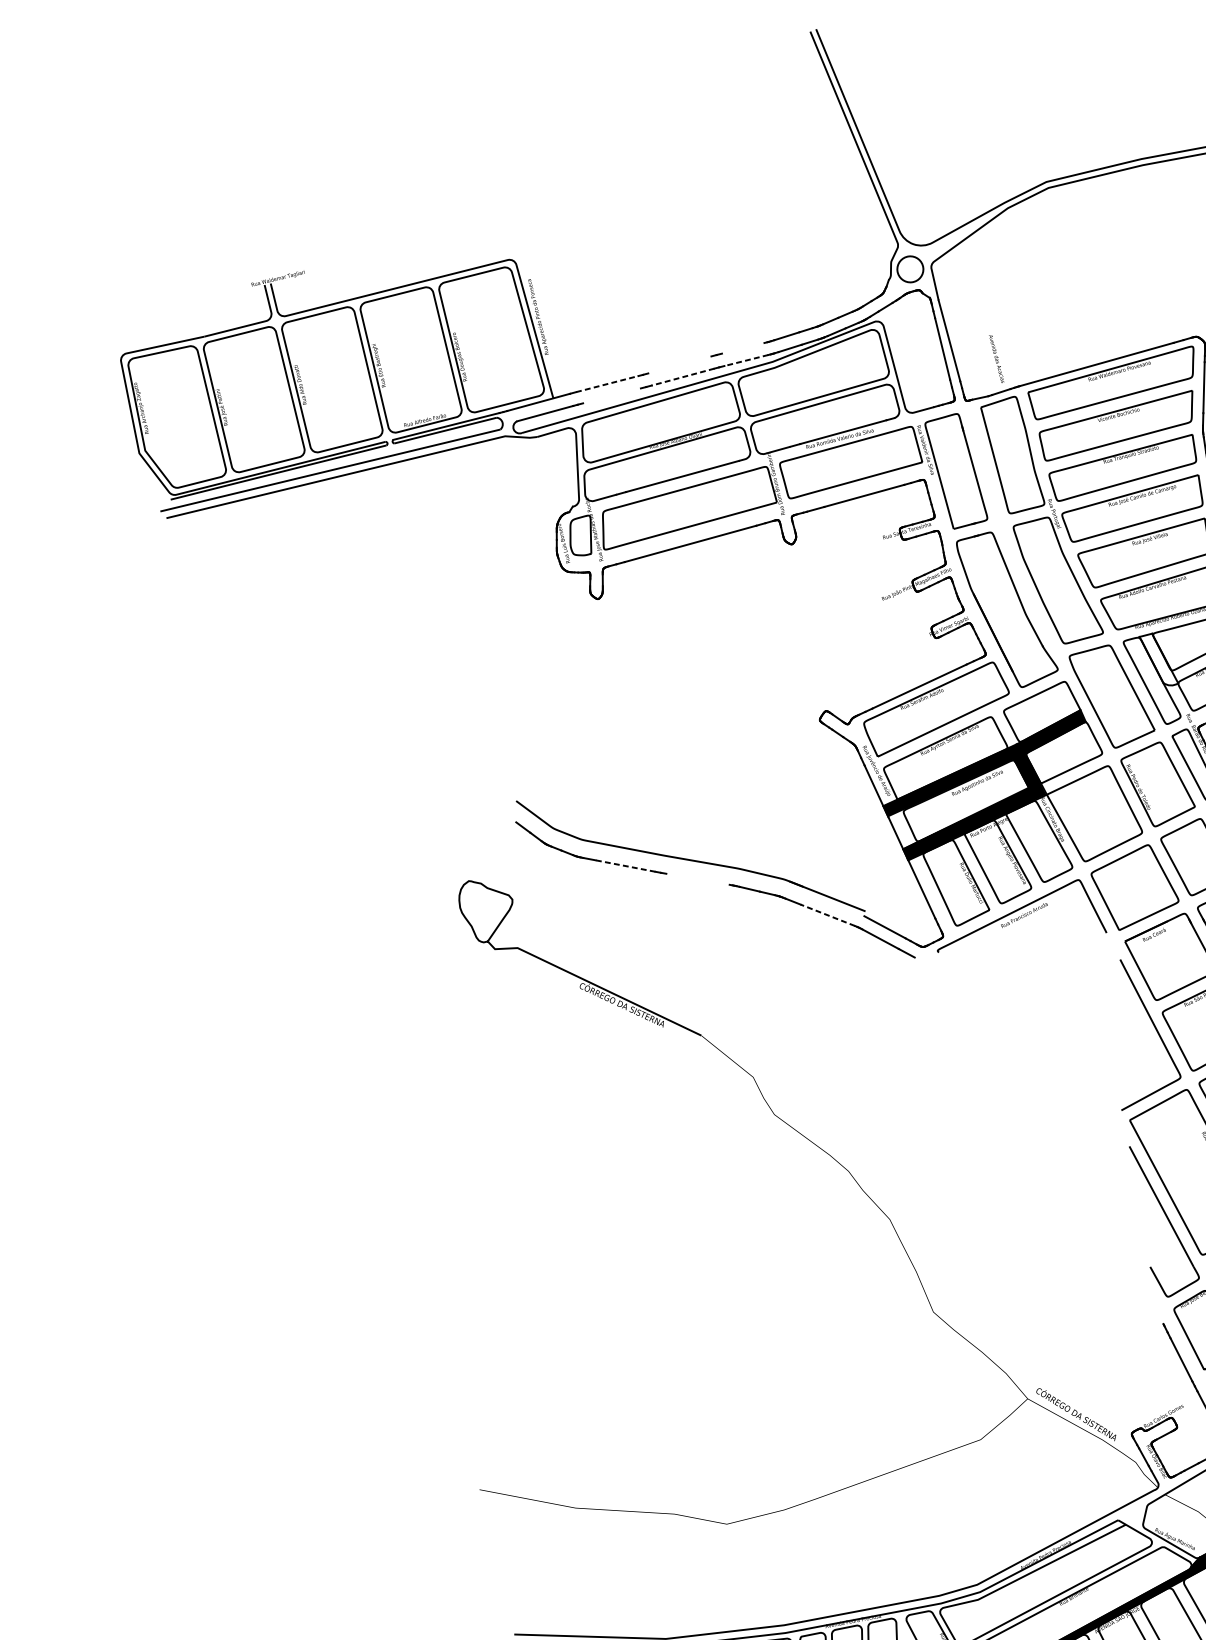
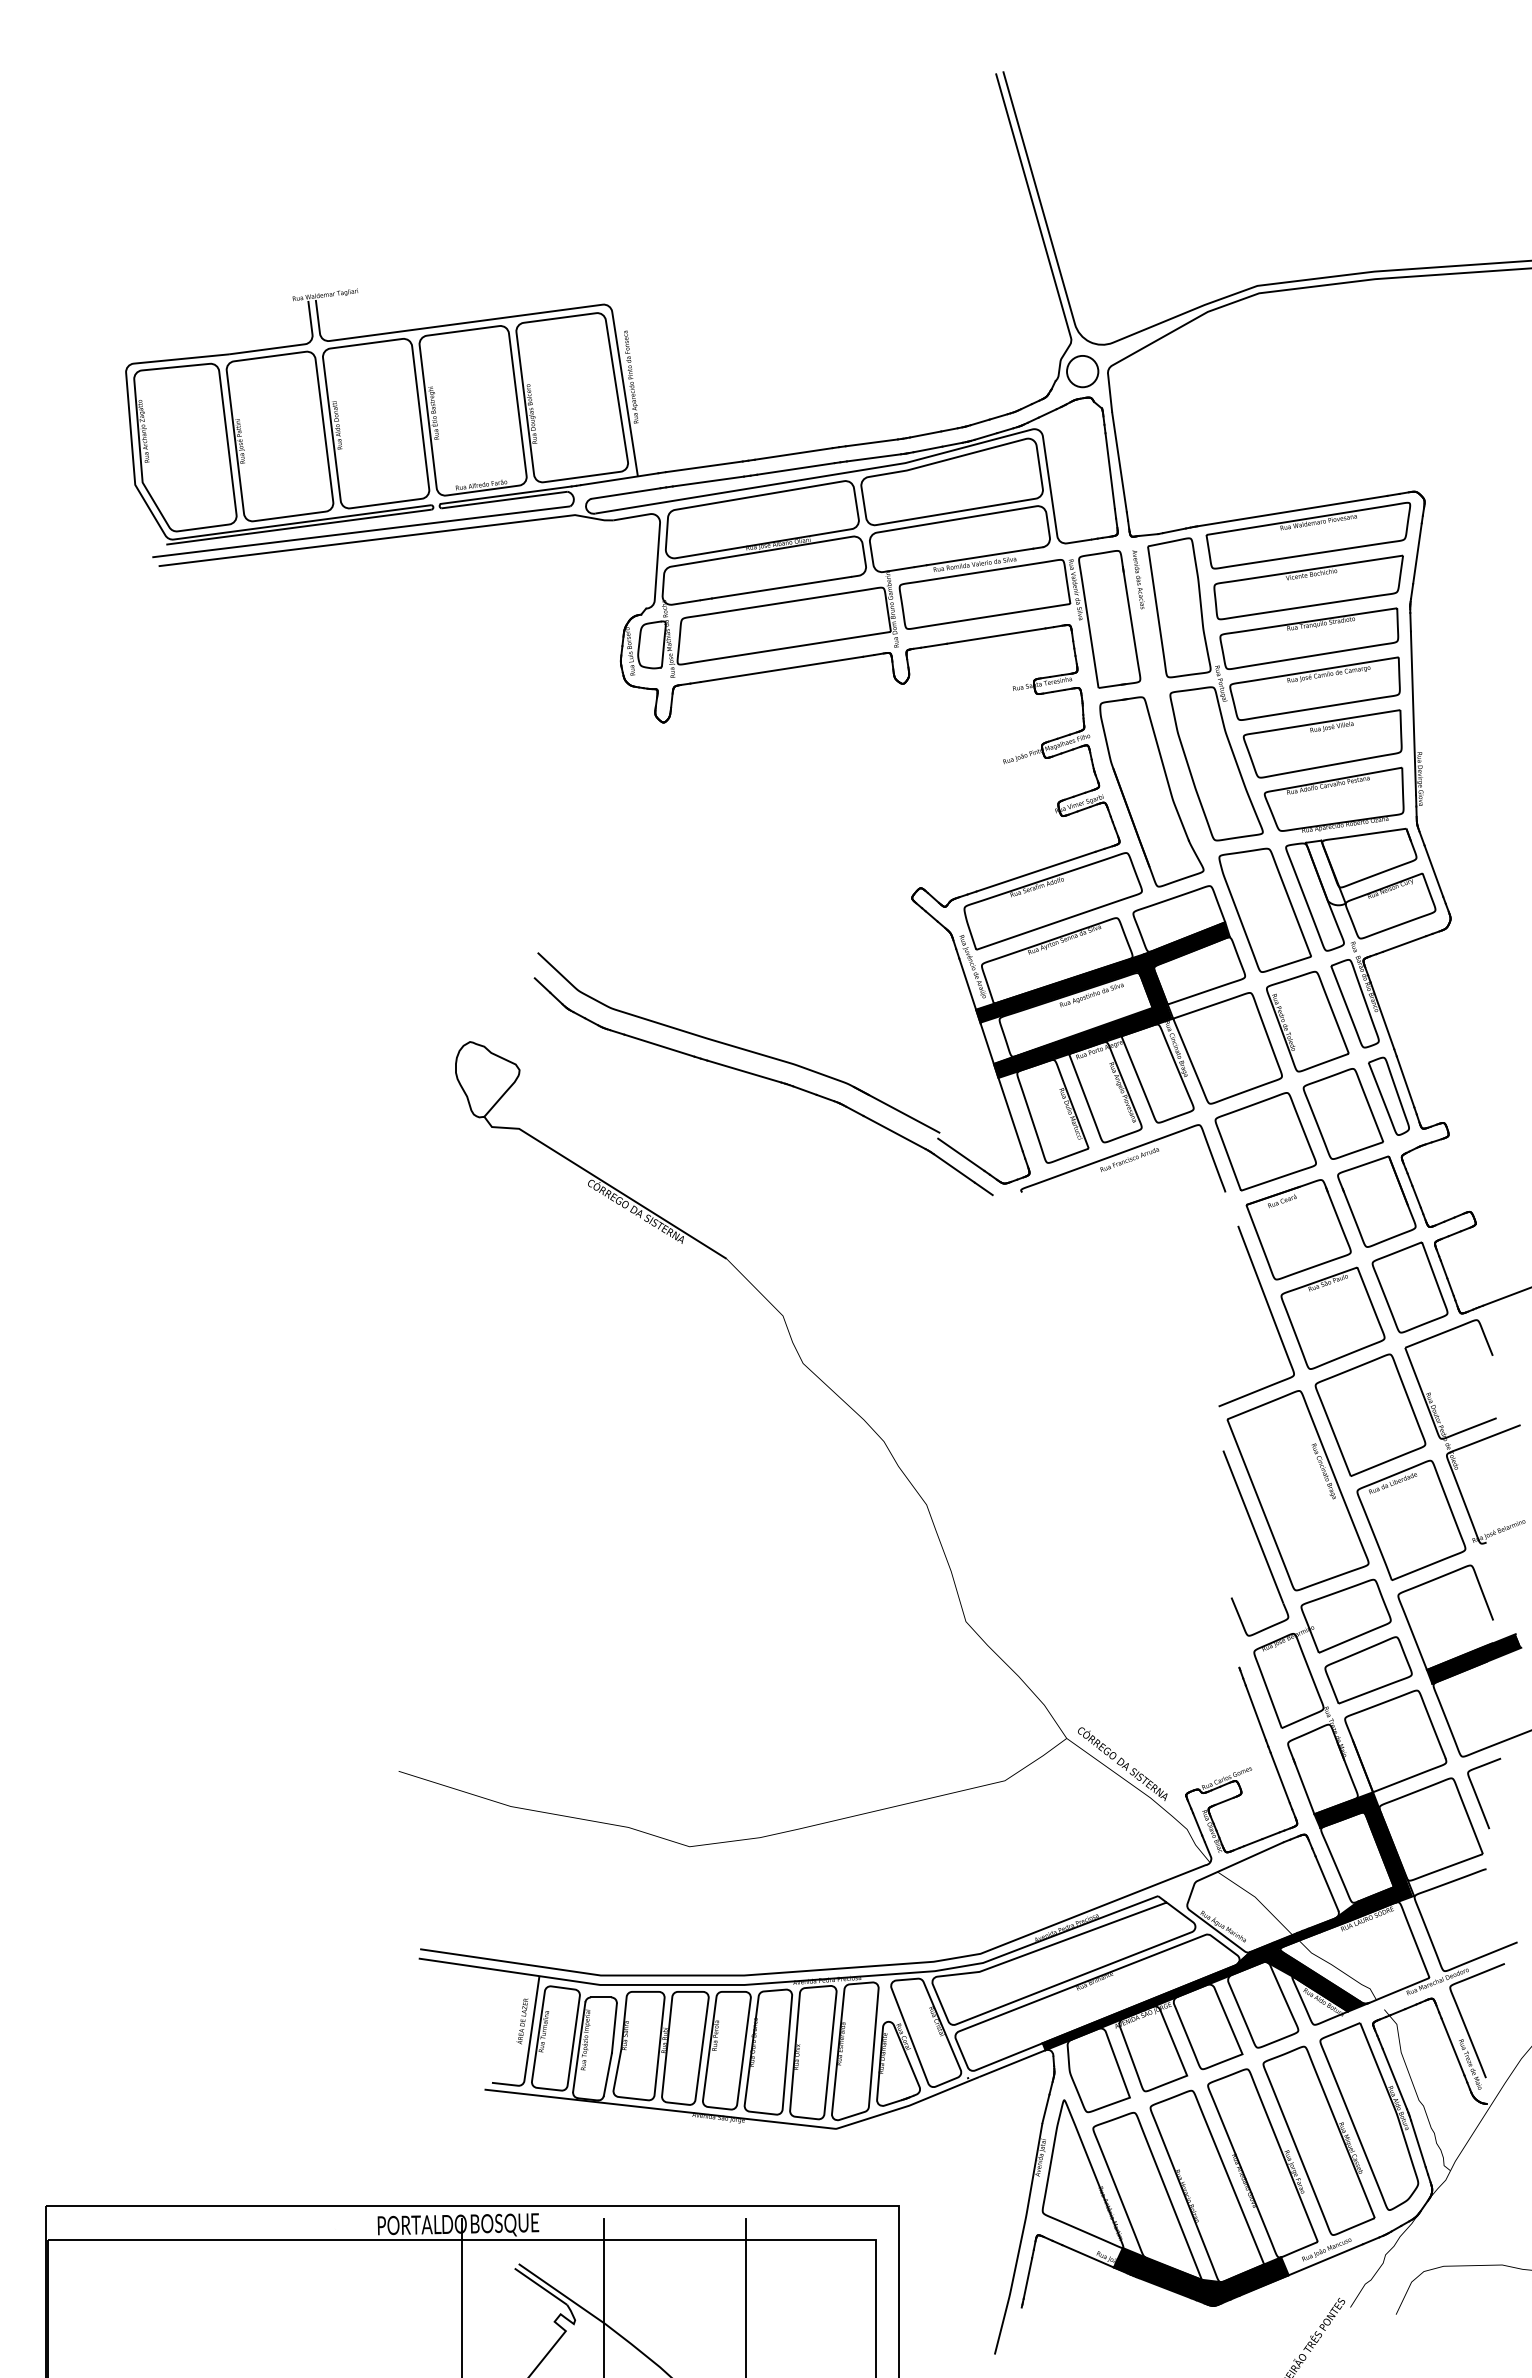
line: (742, 348) -> (871, 442), added
text: (996, 358) -> (1138, 579), moved
line: (745, 360) -> (873, 457), dashed -> solid
line: (679, 364) -> (793, 453), added
line: (682, 377) -> (795, 469), dashed -> solid
line: (607, 383) -> (704, 466), dashed -> solid
line: (611, 395) -> (707, 481), added
line: (625, 865) -> (659, 1045), dashed -> solid
line: (698, 879) -> (744, 1071), added
line: (827, 915) -> (894, 1132), dashed -> solid

